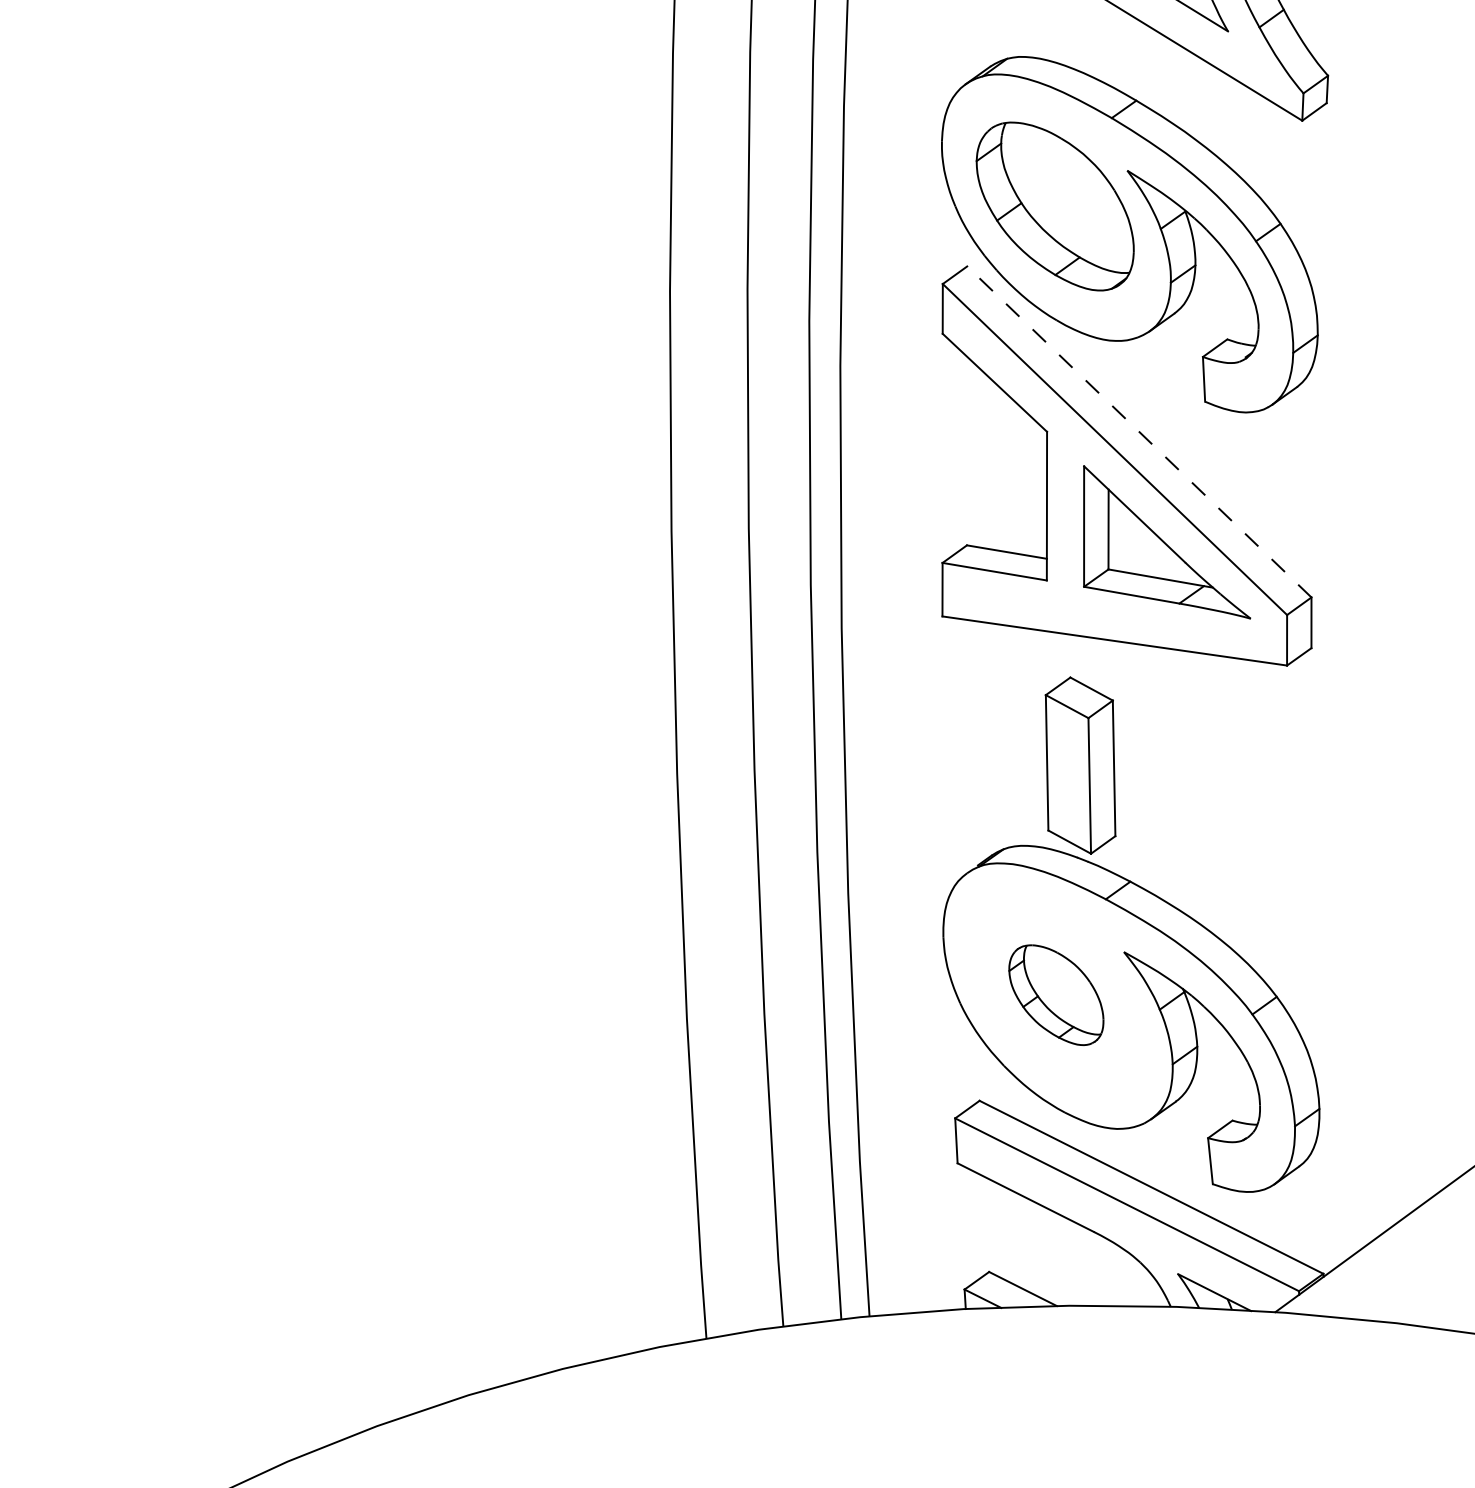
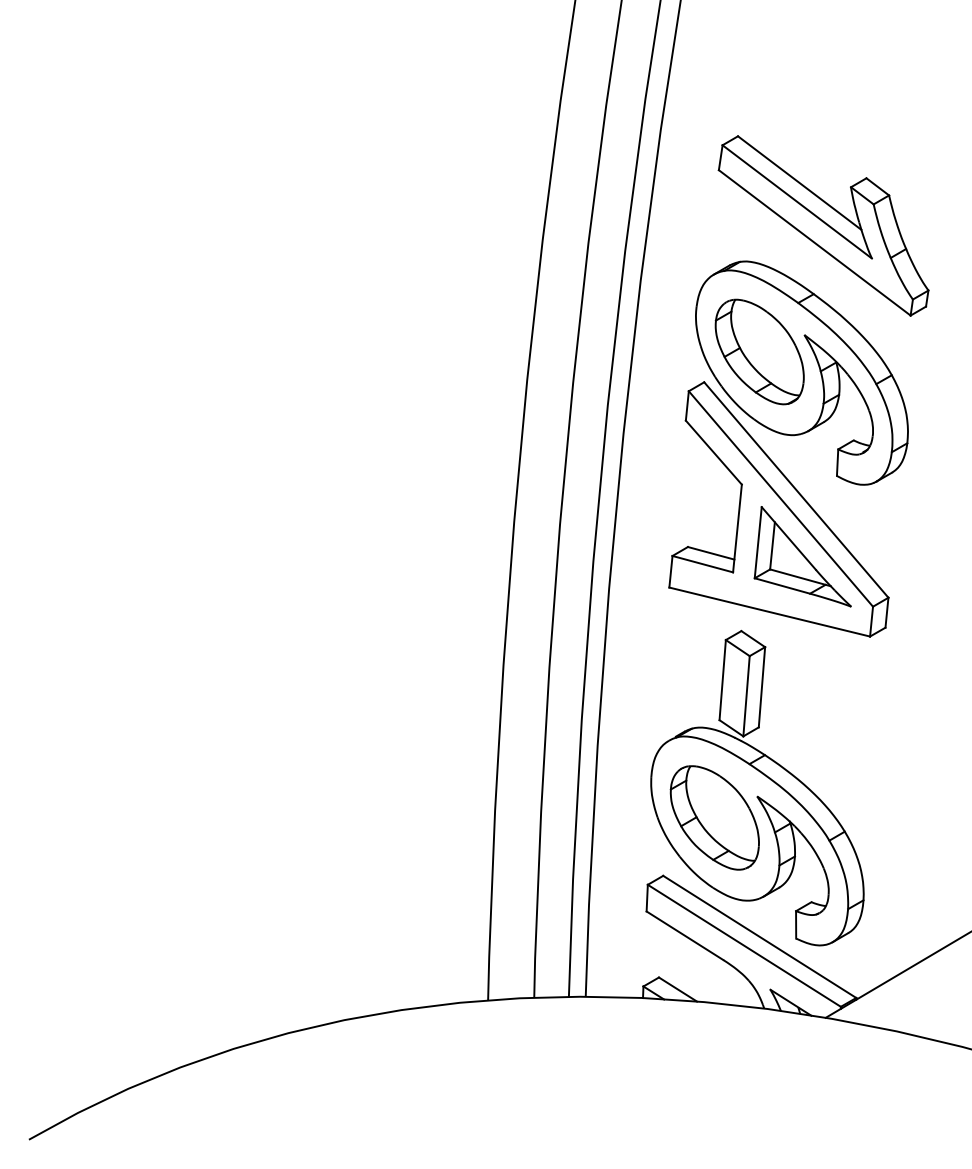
line: (1139, 432) -> (796, 490), dashed -> solid
part: (1055, 994) -> (714, 817), size x1.67

